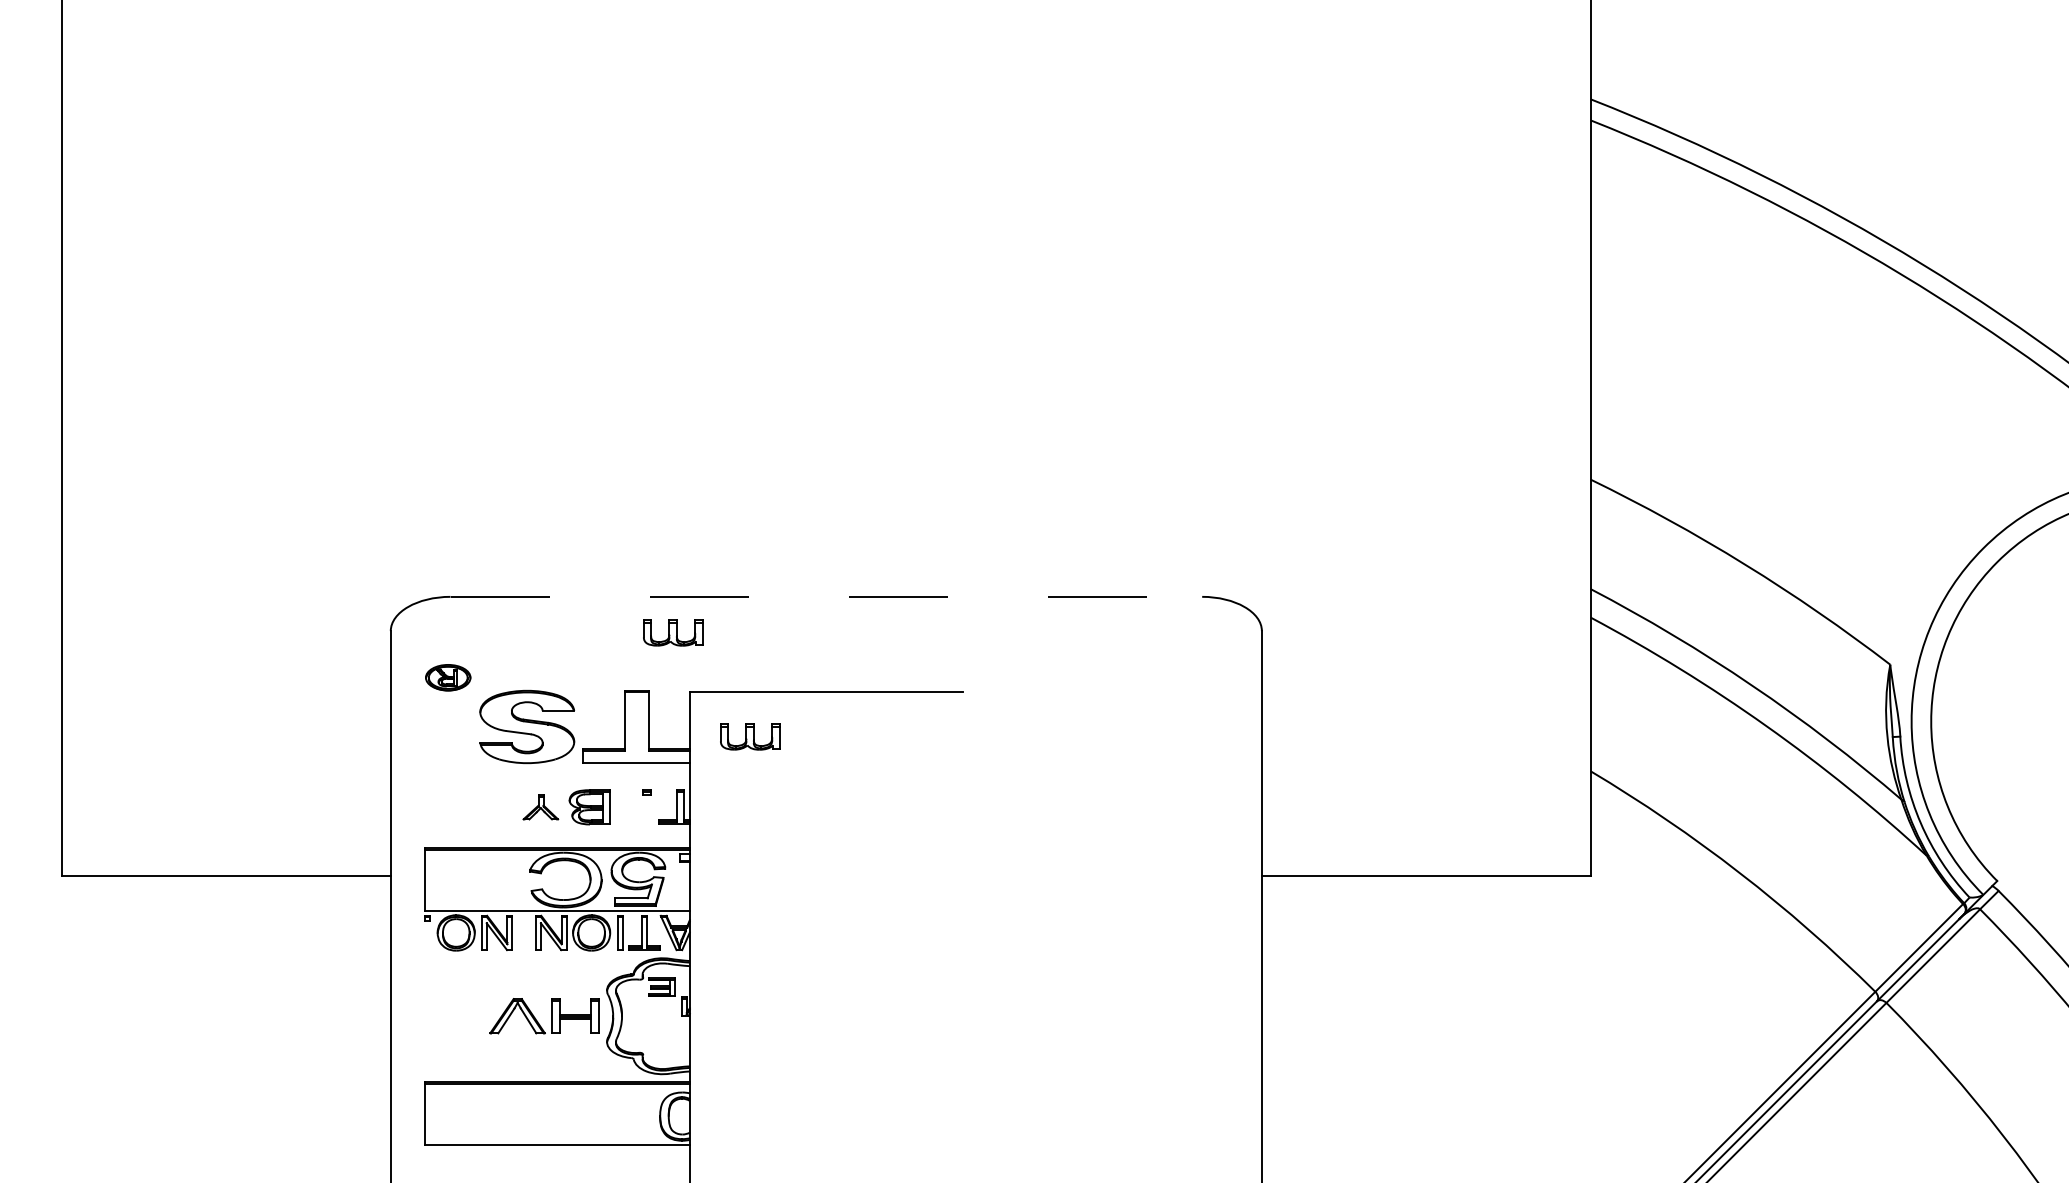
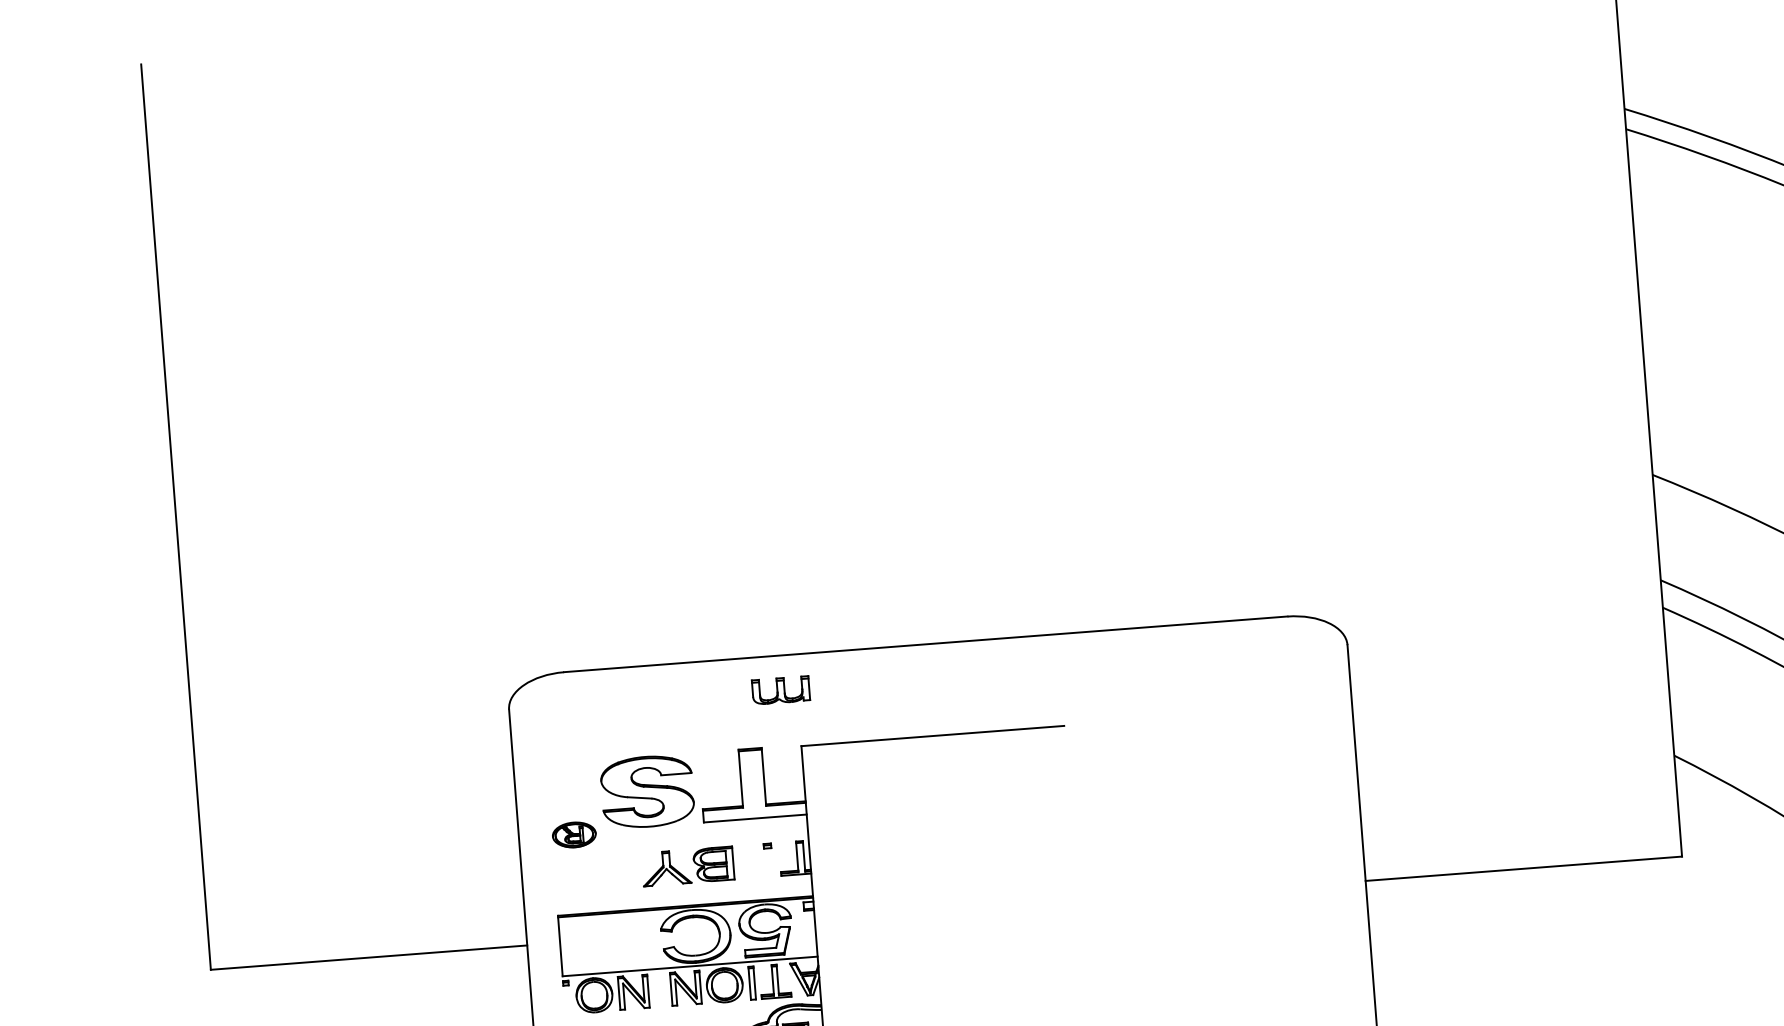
line: (826, 596) -> (925, 644), dashed -> solid
part: (448, 677) -> (574, 834), moved
part: (750, 736) -> (863, 784), removed
part: (540, 807) -> (666, 868), size x1.43

